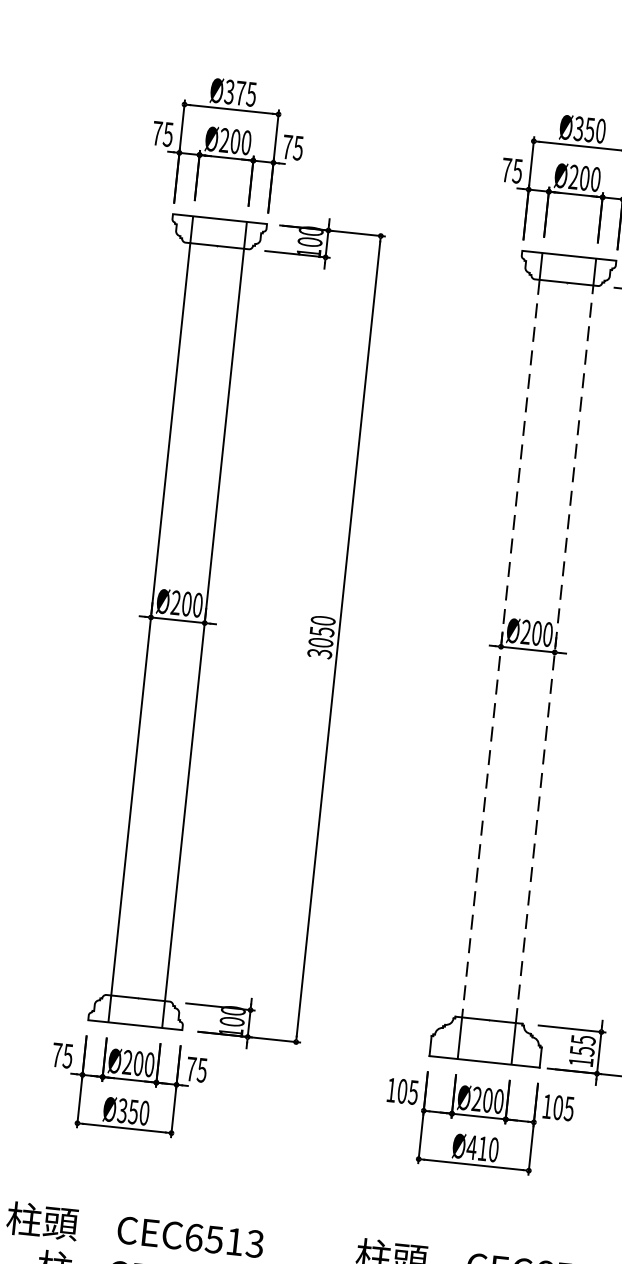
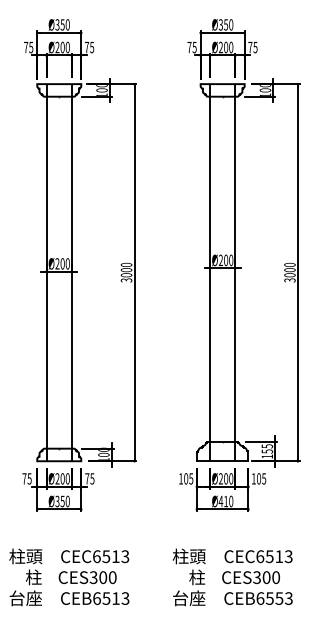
text: (244, 92) -> (64, 24), Ø375 -> Ø350
text: (319, 632) -> (125, 270), 3050 -> 3000
line: (501, 649) -> (210, 269), dashed -> solid
line: (555, 654) -> (235, 269), dashed -> solid

